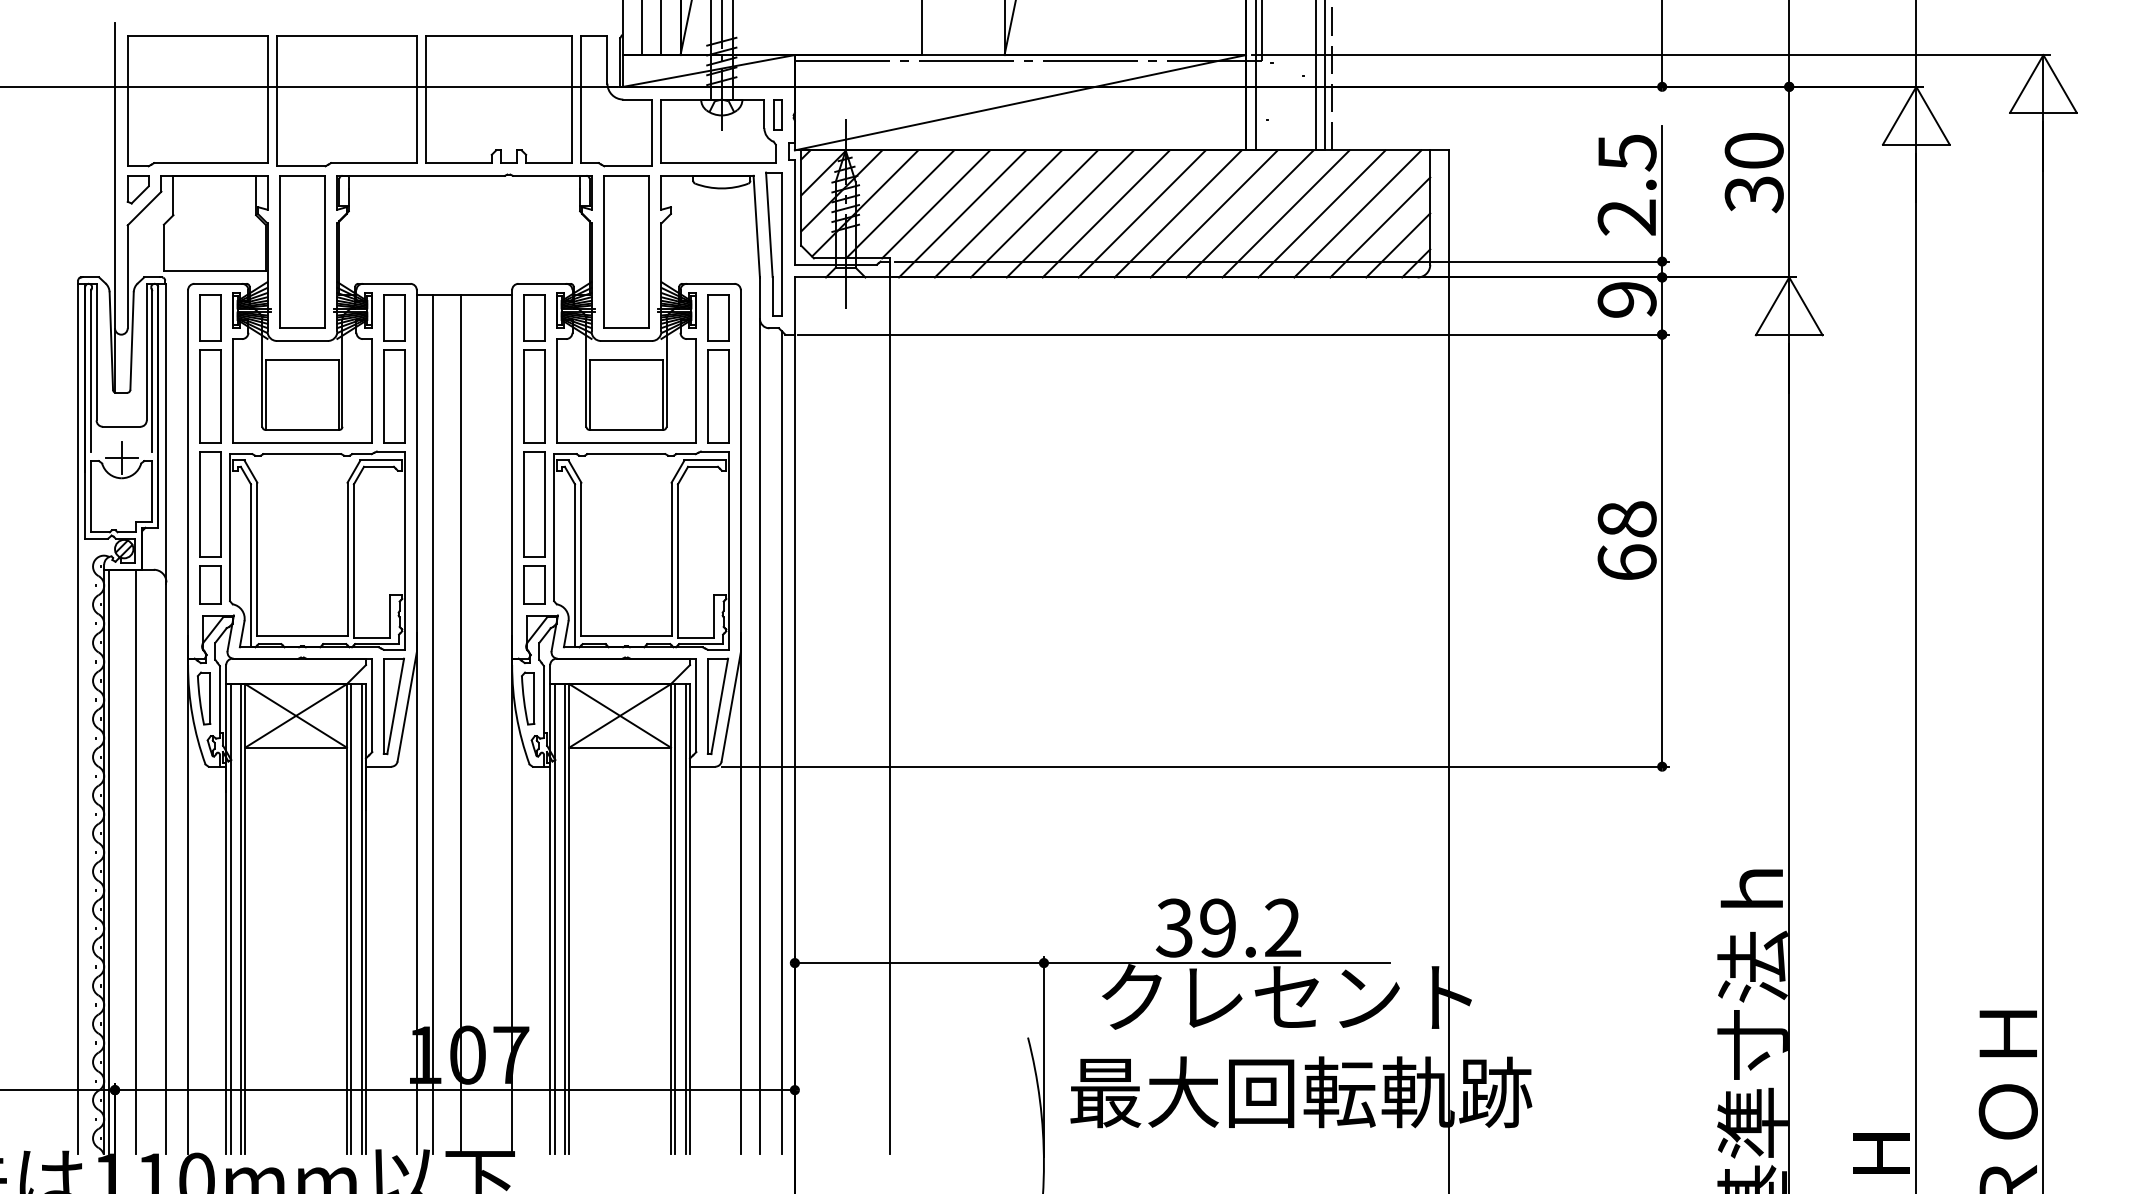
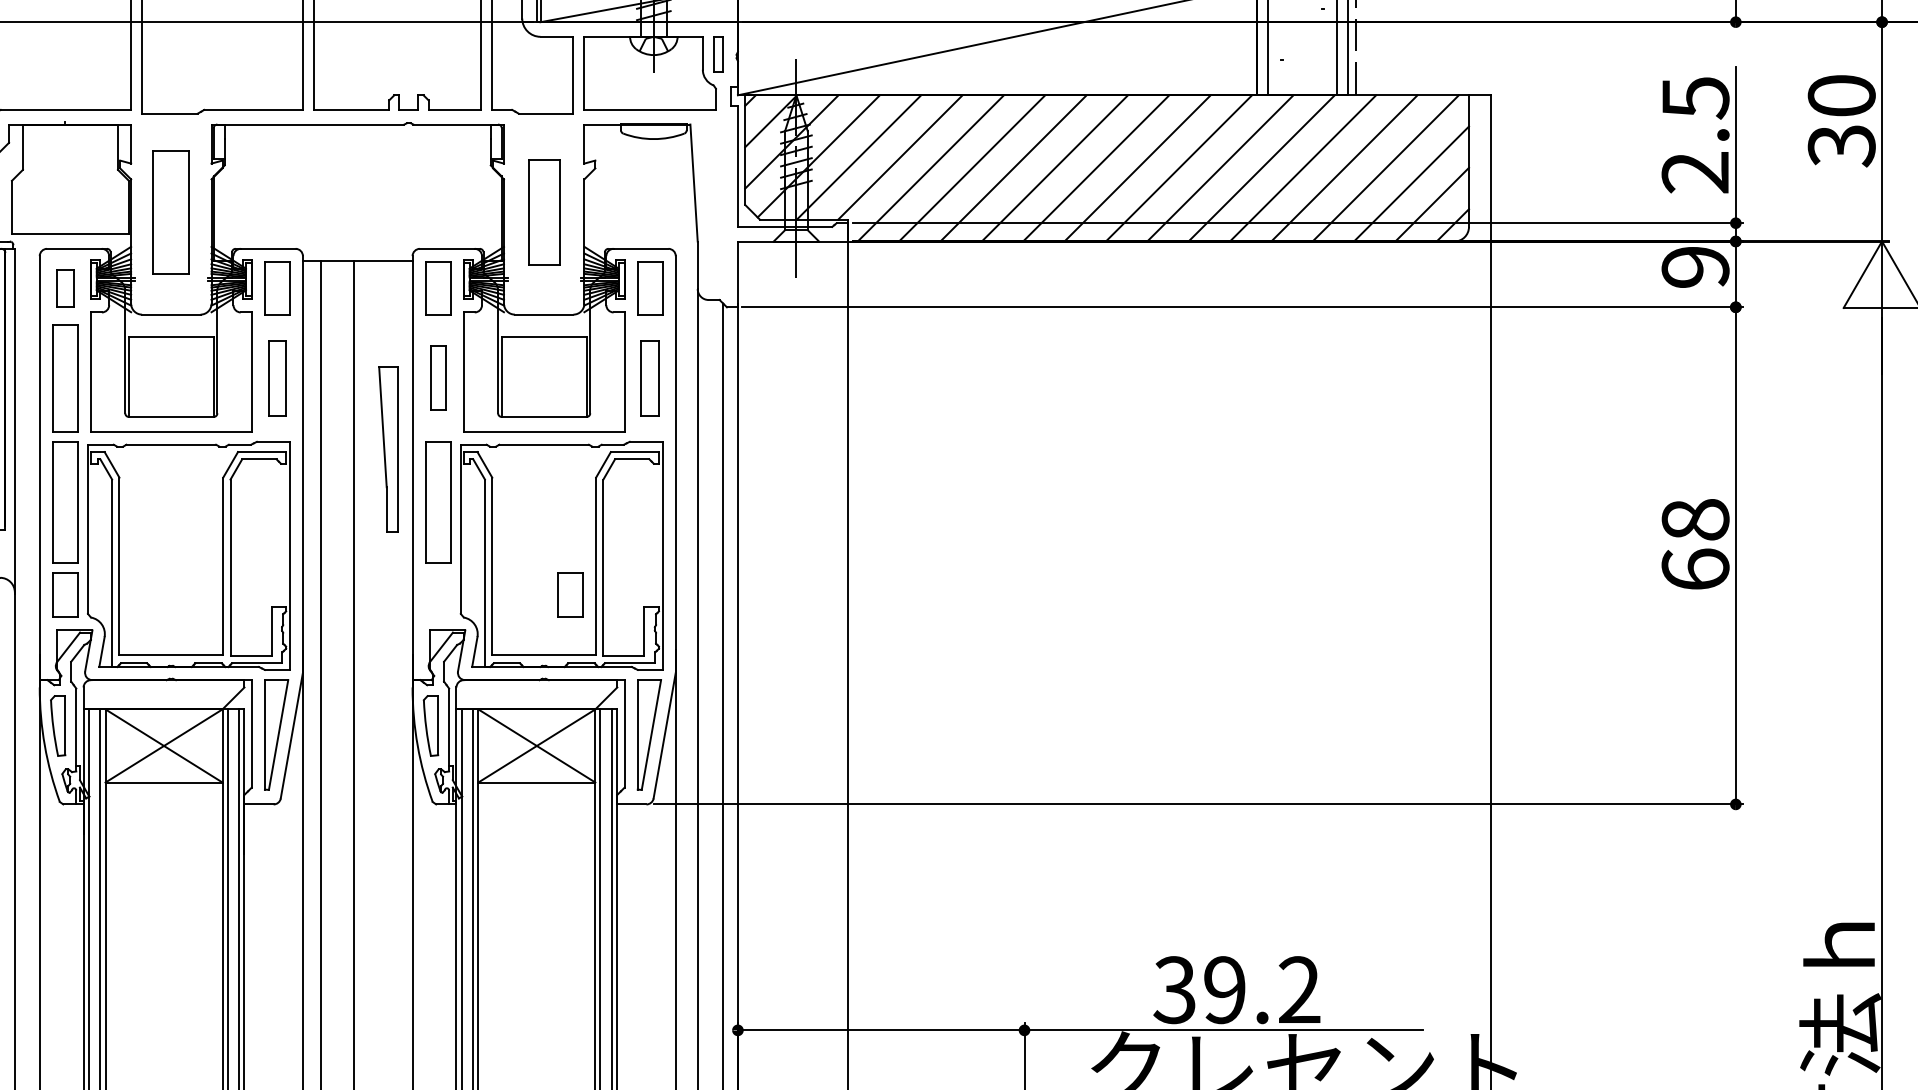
part: (773, 243) -> (387, 448), moved
part: (302, 251) -> (171, 211), size x0.7
part: (626, 251) -> (544, 211), size x0.6
part: (210, 317) -> (65, 287), size x0.7
part: (394, 396) -> (277, 378), size x0.7
part: (534, 396) -> (438, 378), size x0.6
part: (718, 396) -> (650, 378), size x0.7
part: (534, 584) -> (570, 594), moved

